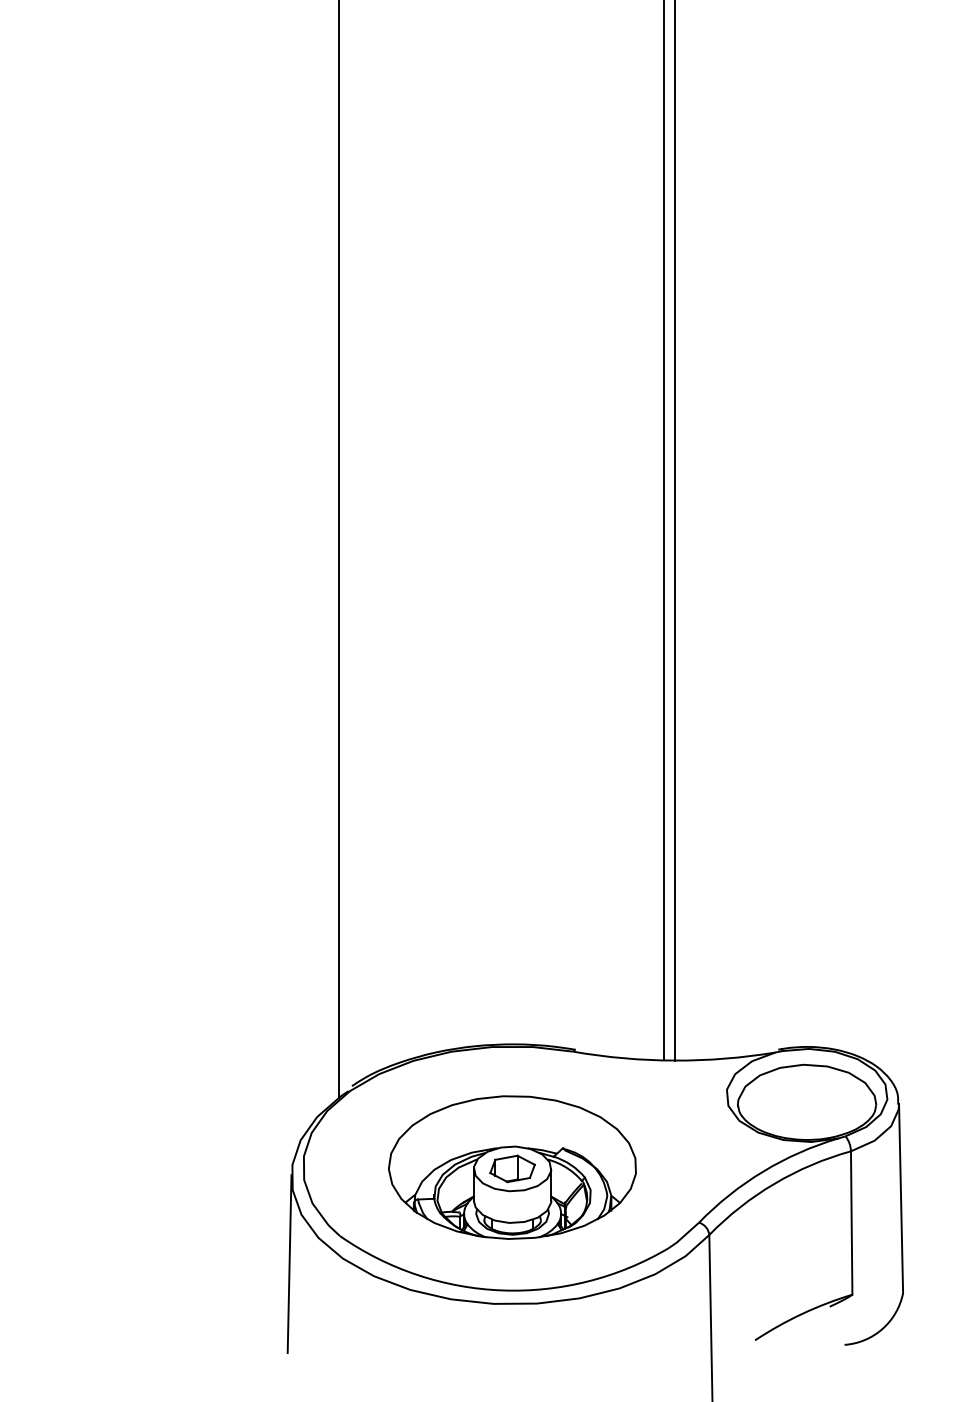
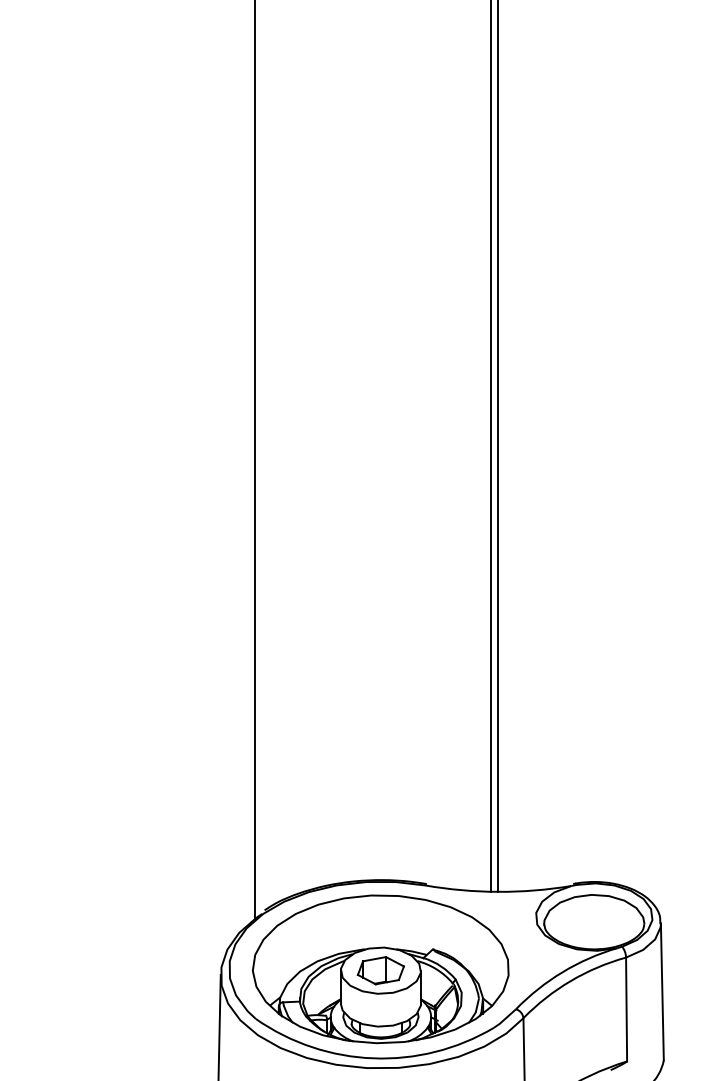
part: (511, 1167) -> (380, 969), size x1.43

